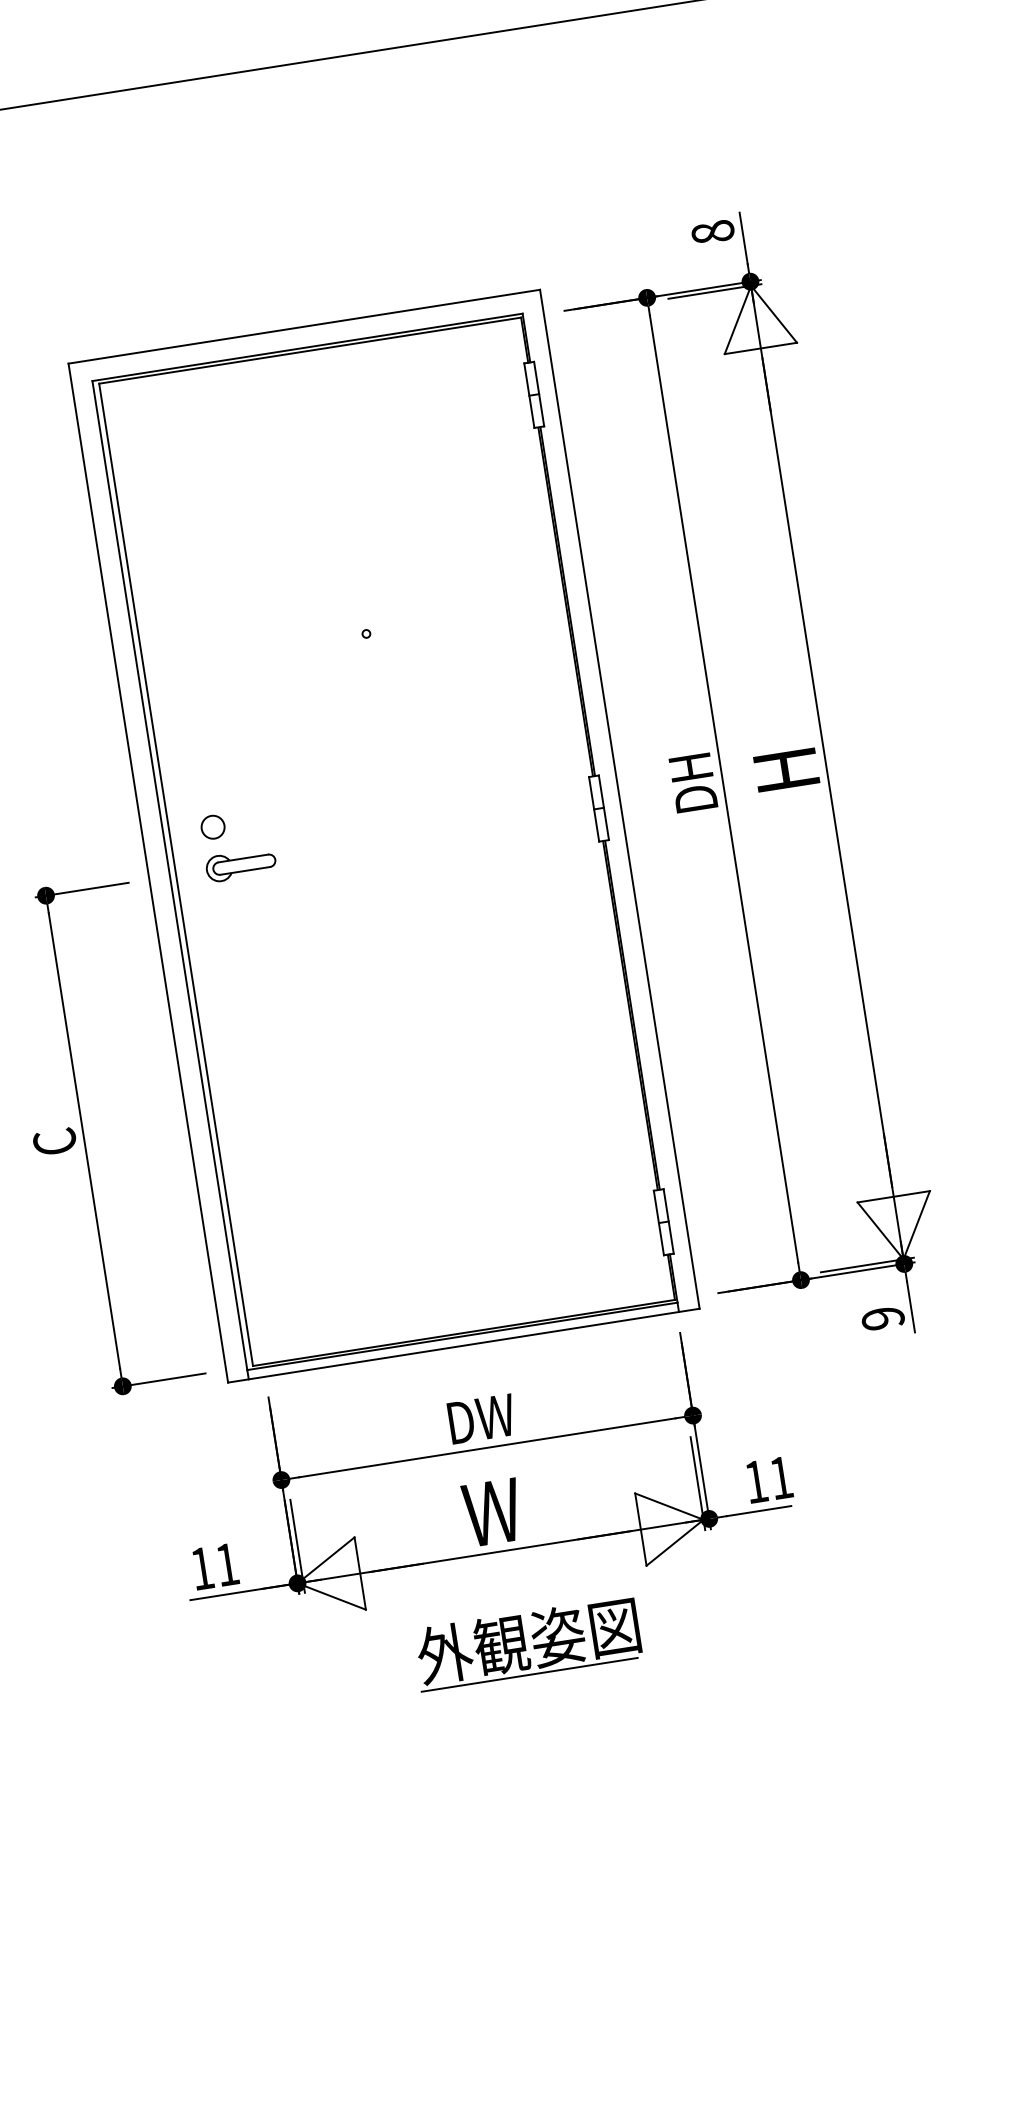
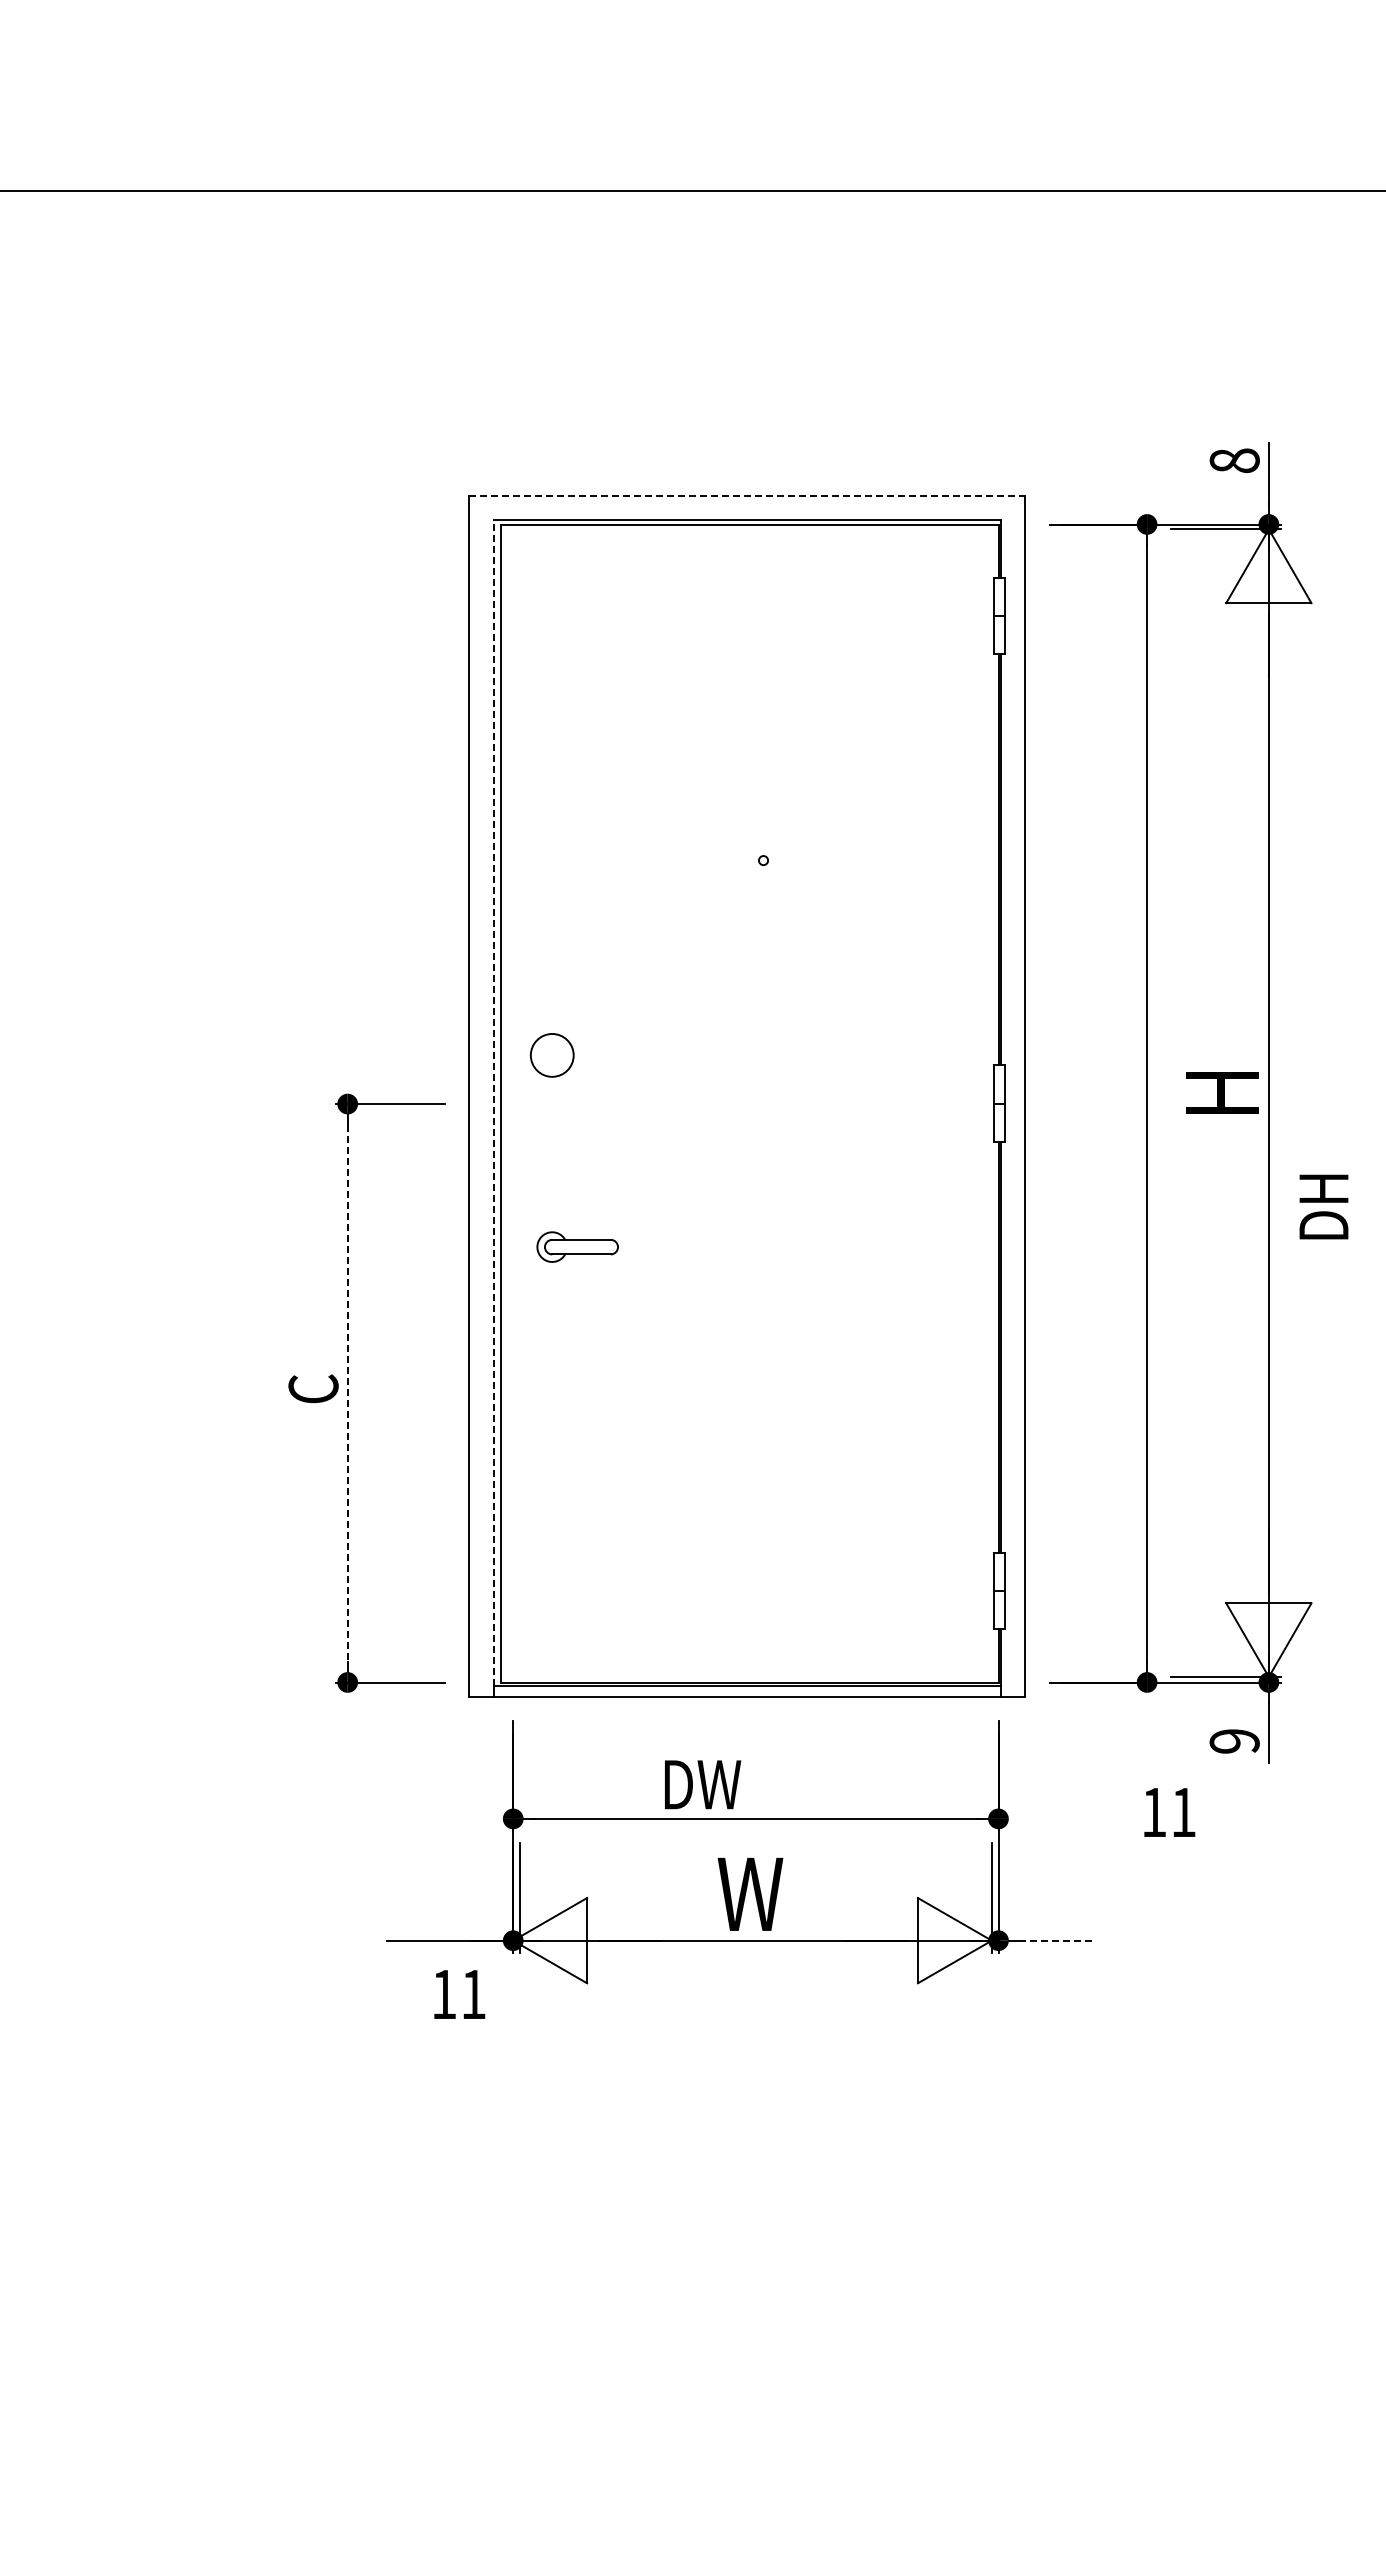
line: (304, 326) -> (747, 495), solid -> dashed
text: (692, 782) -> (1323, 1206), moved
circle: (212, 827) -> (551, 1055), size x1.6
part: (240, 864) -> (577, 1246), moved
line: (169, 875) -> (493, 1103), solid -> dashed
line: (84, 1141) -> (347, 1393), solid -> dashed
text: (482, 1418) -> (703, 1784), moved
text: (769, 1479) -> (1169, 1812), moved
line: (759, 1510) -> (1057, 1940), solid -> dashed
text: (215, 1566) -> (459, 1994), moved
part: (527, 1643) -> (766, 2051), removed

